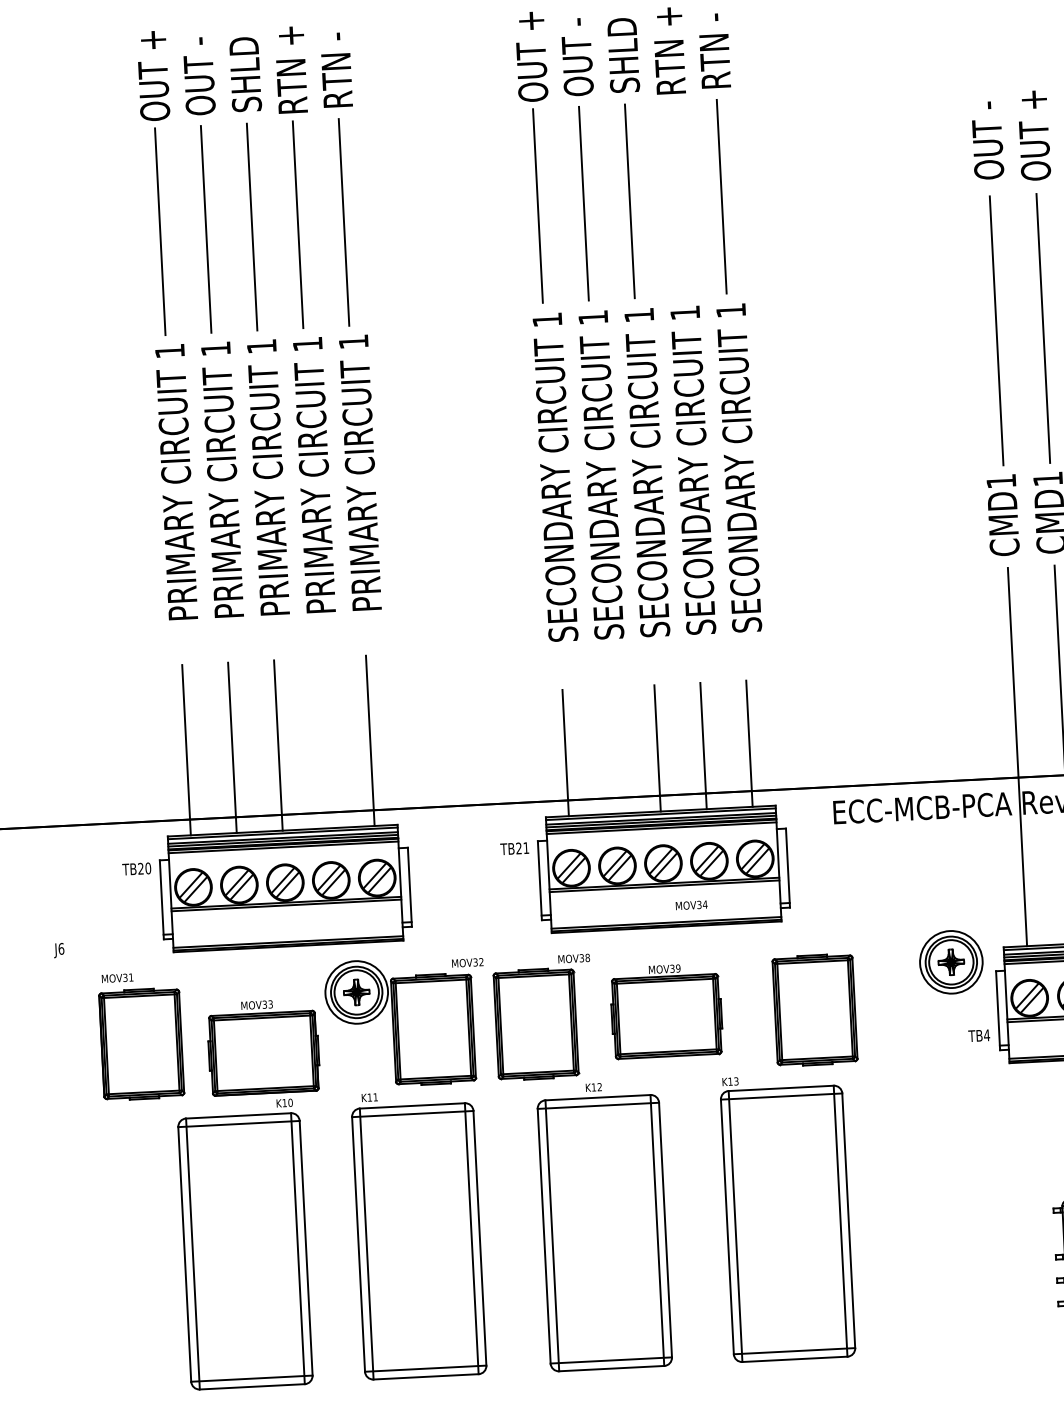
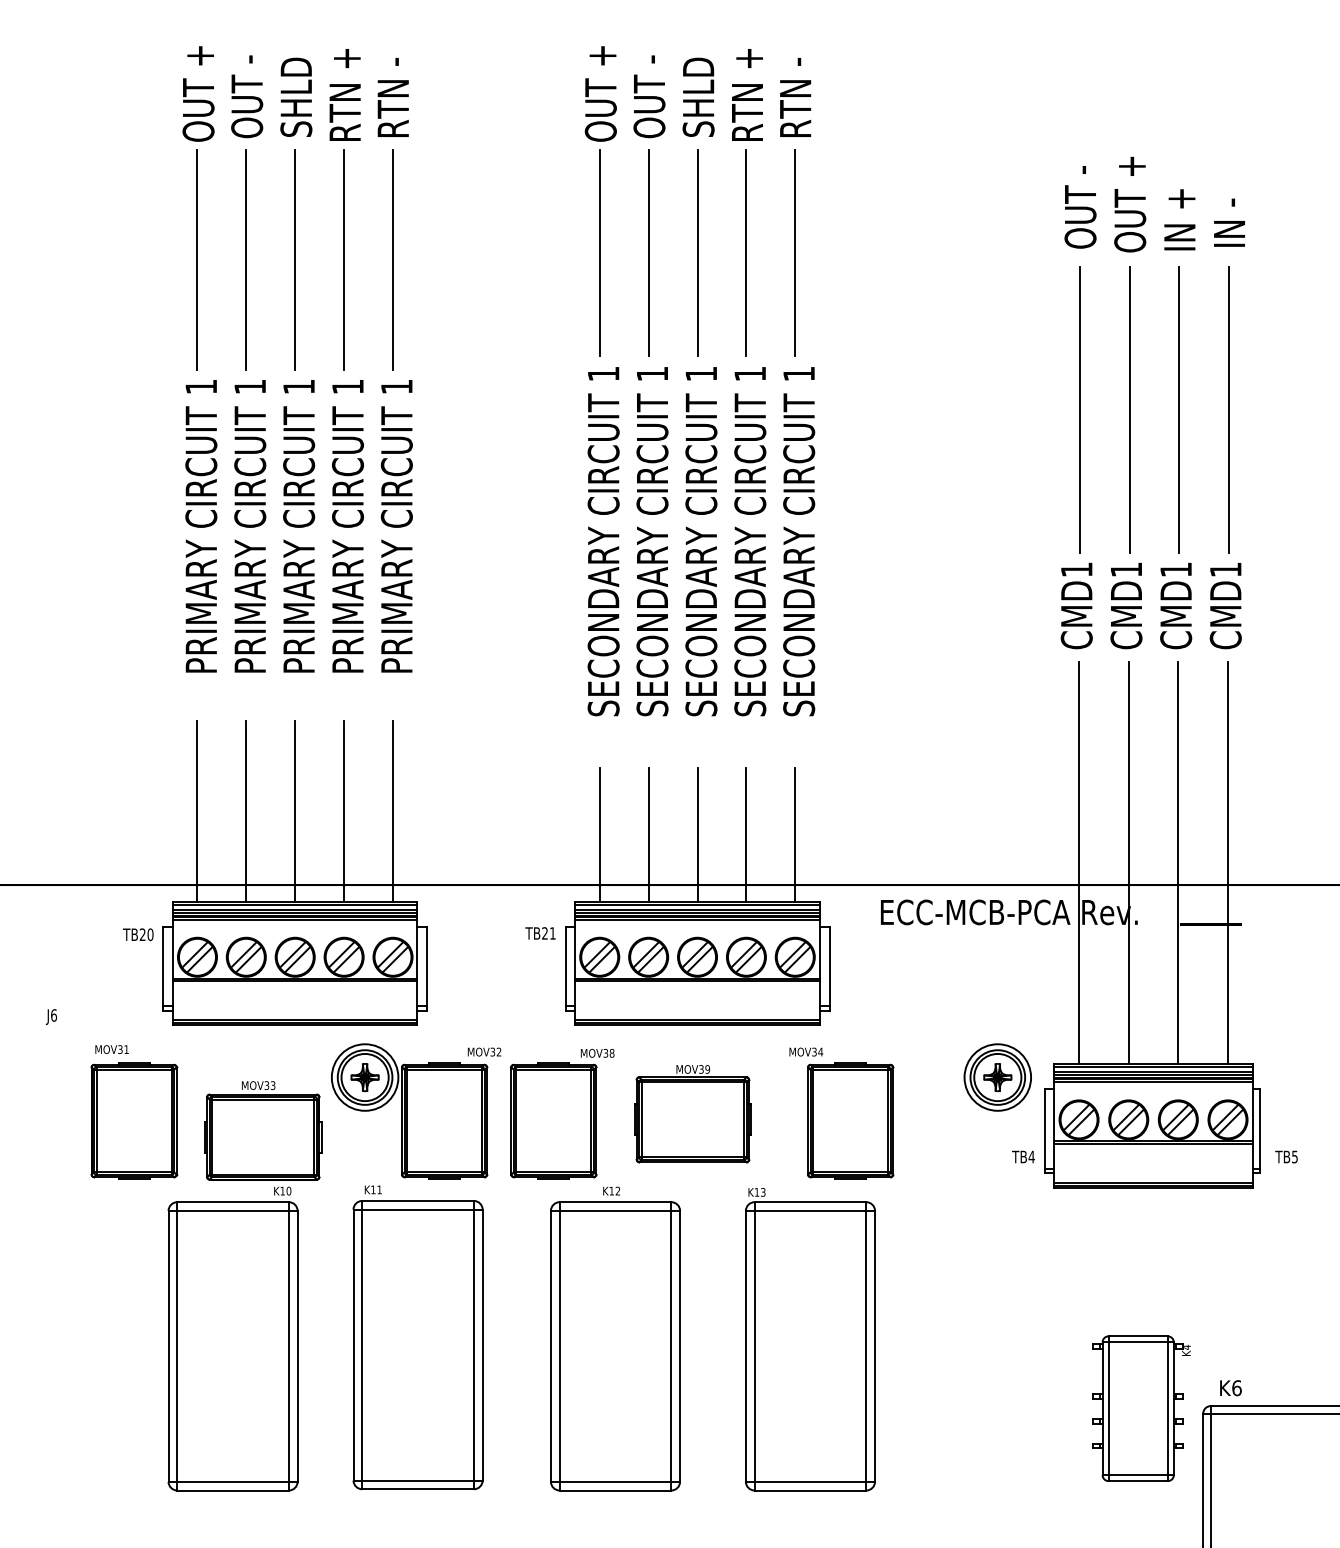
line: (675, 198) -> (746, 252), added
line: (324, 742) -> (344, 810), added
line: (611, 750) -> (648, 834), added
text: (691, 904) -> (806, 1051), moved

